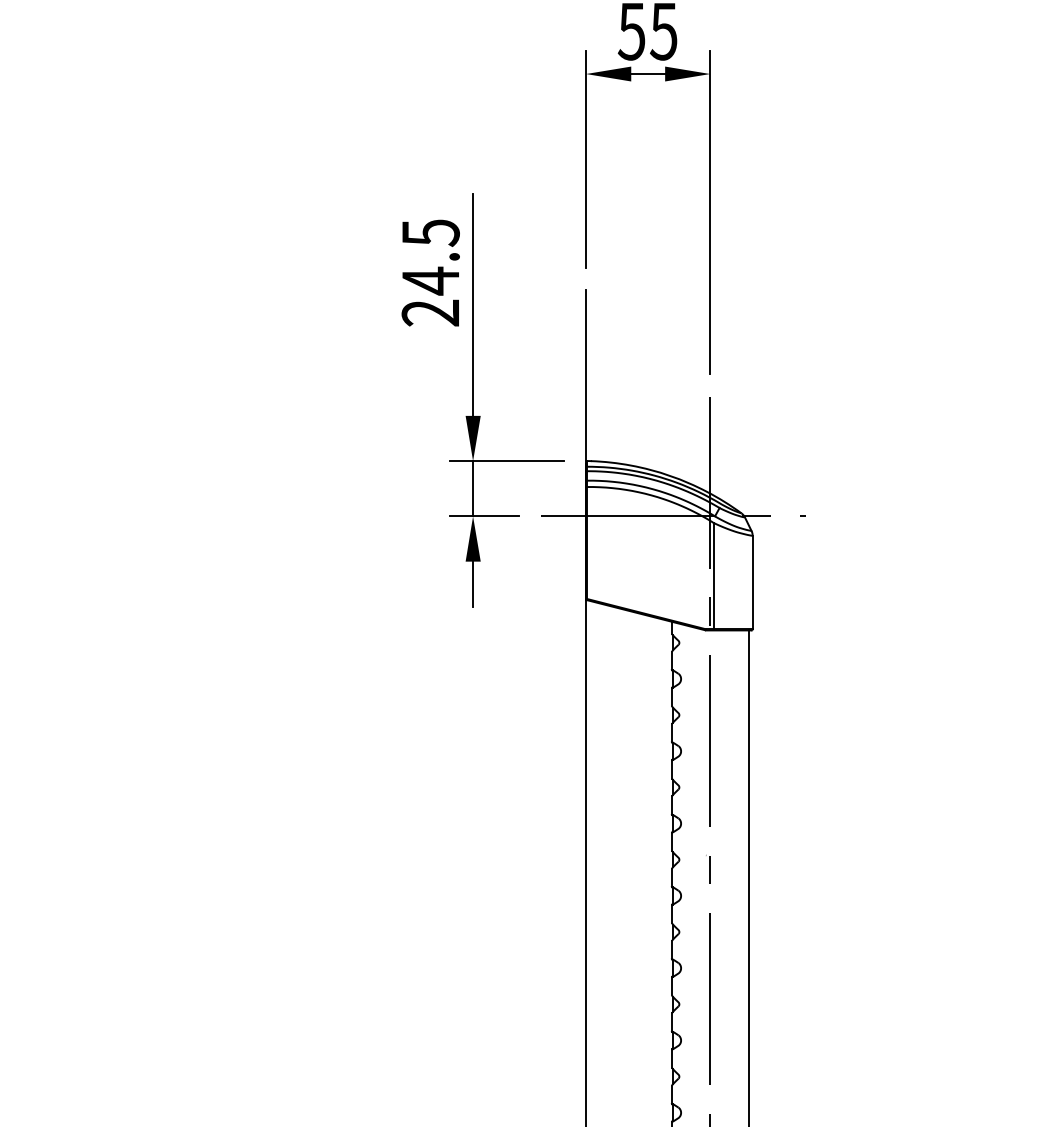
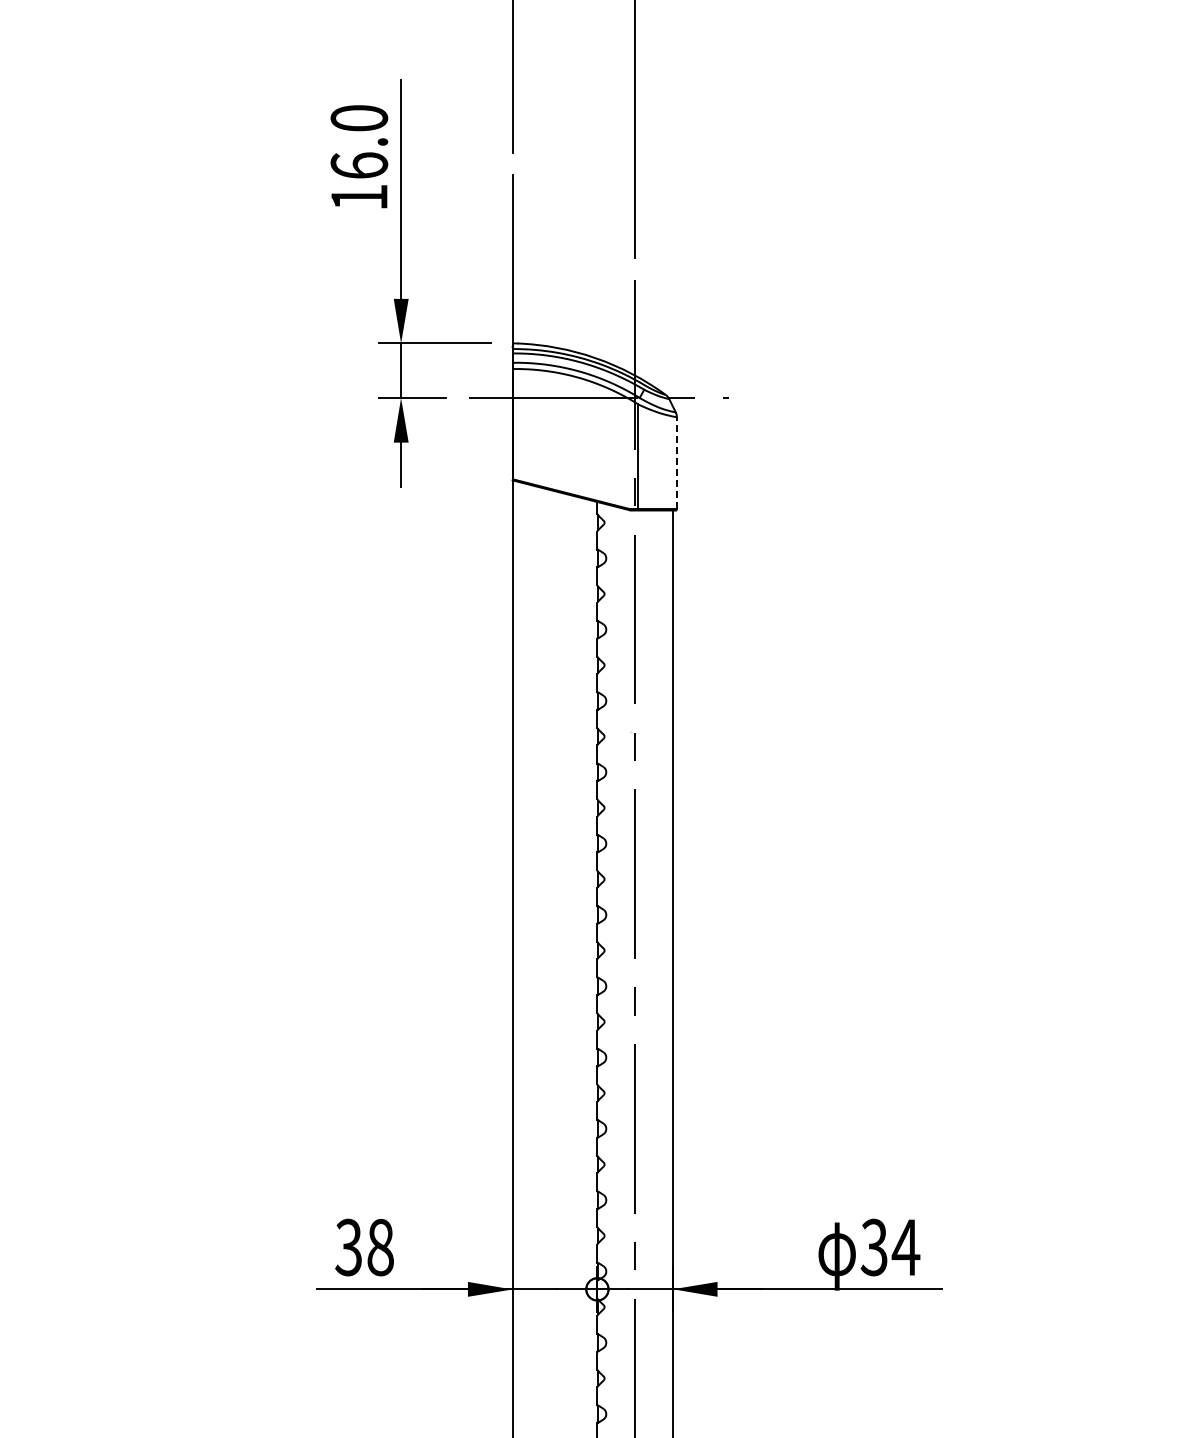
text: (430, 272) -> (359, 157), 24.5 -> 16.0
line: (752, 581) -> (676, 462), solid -> dashed

